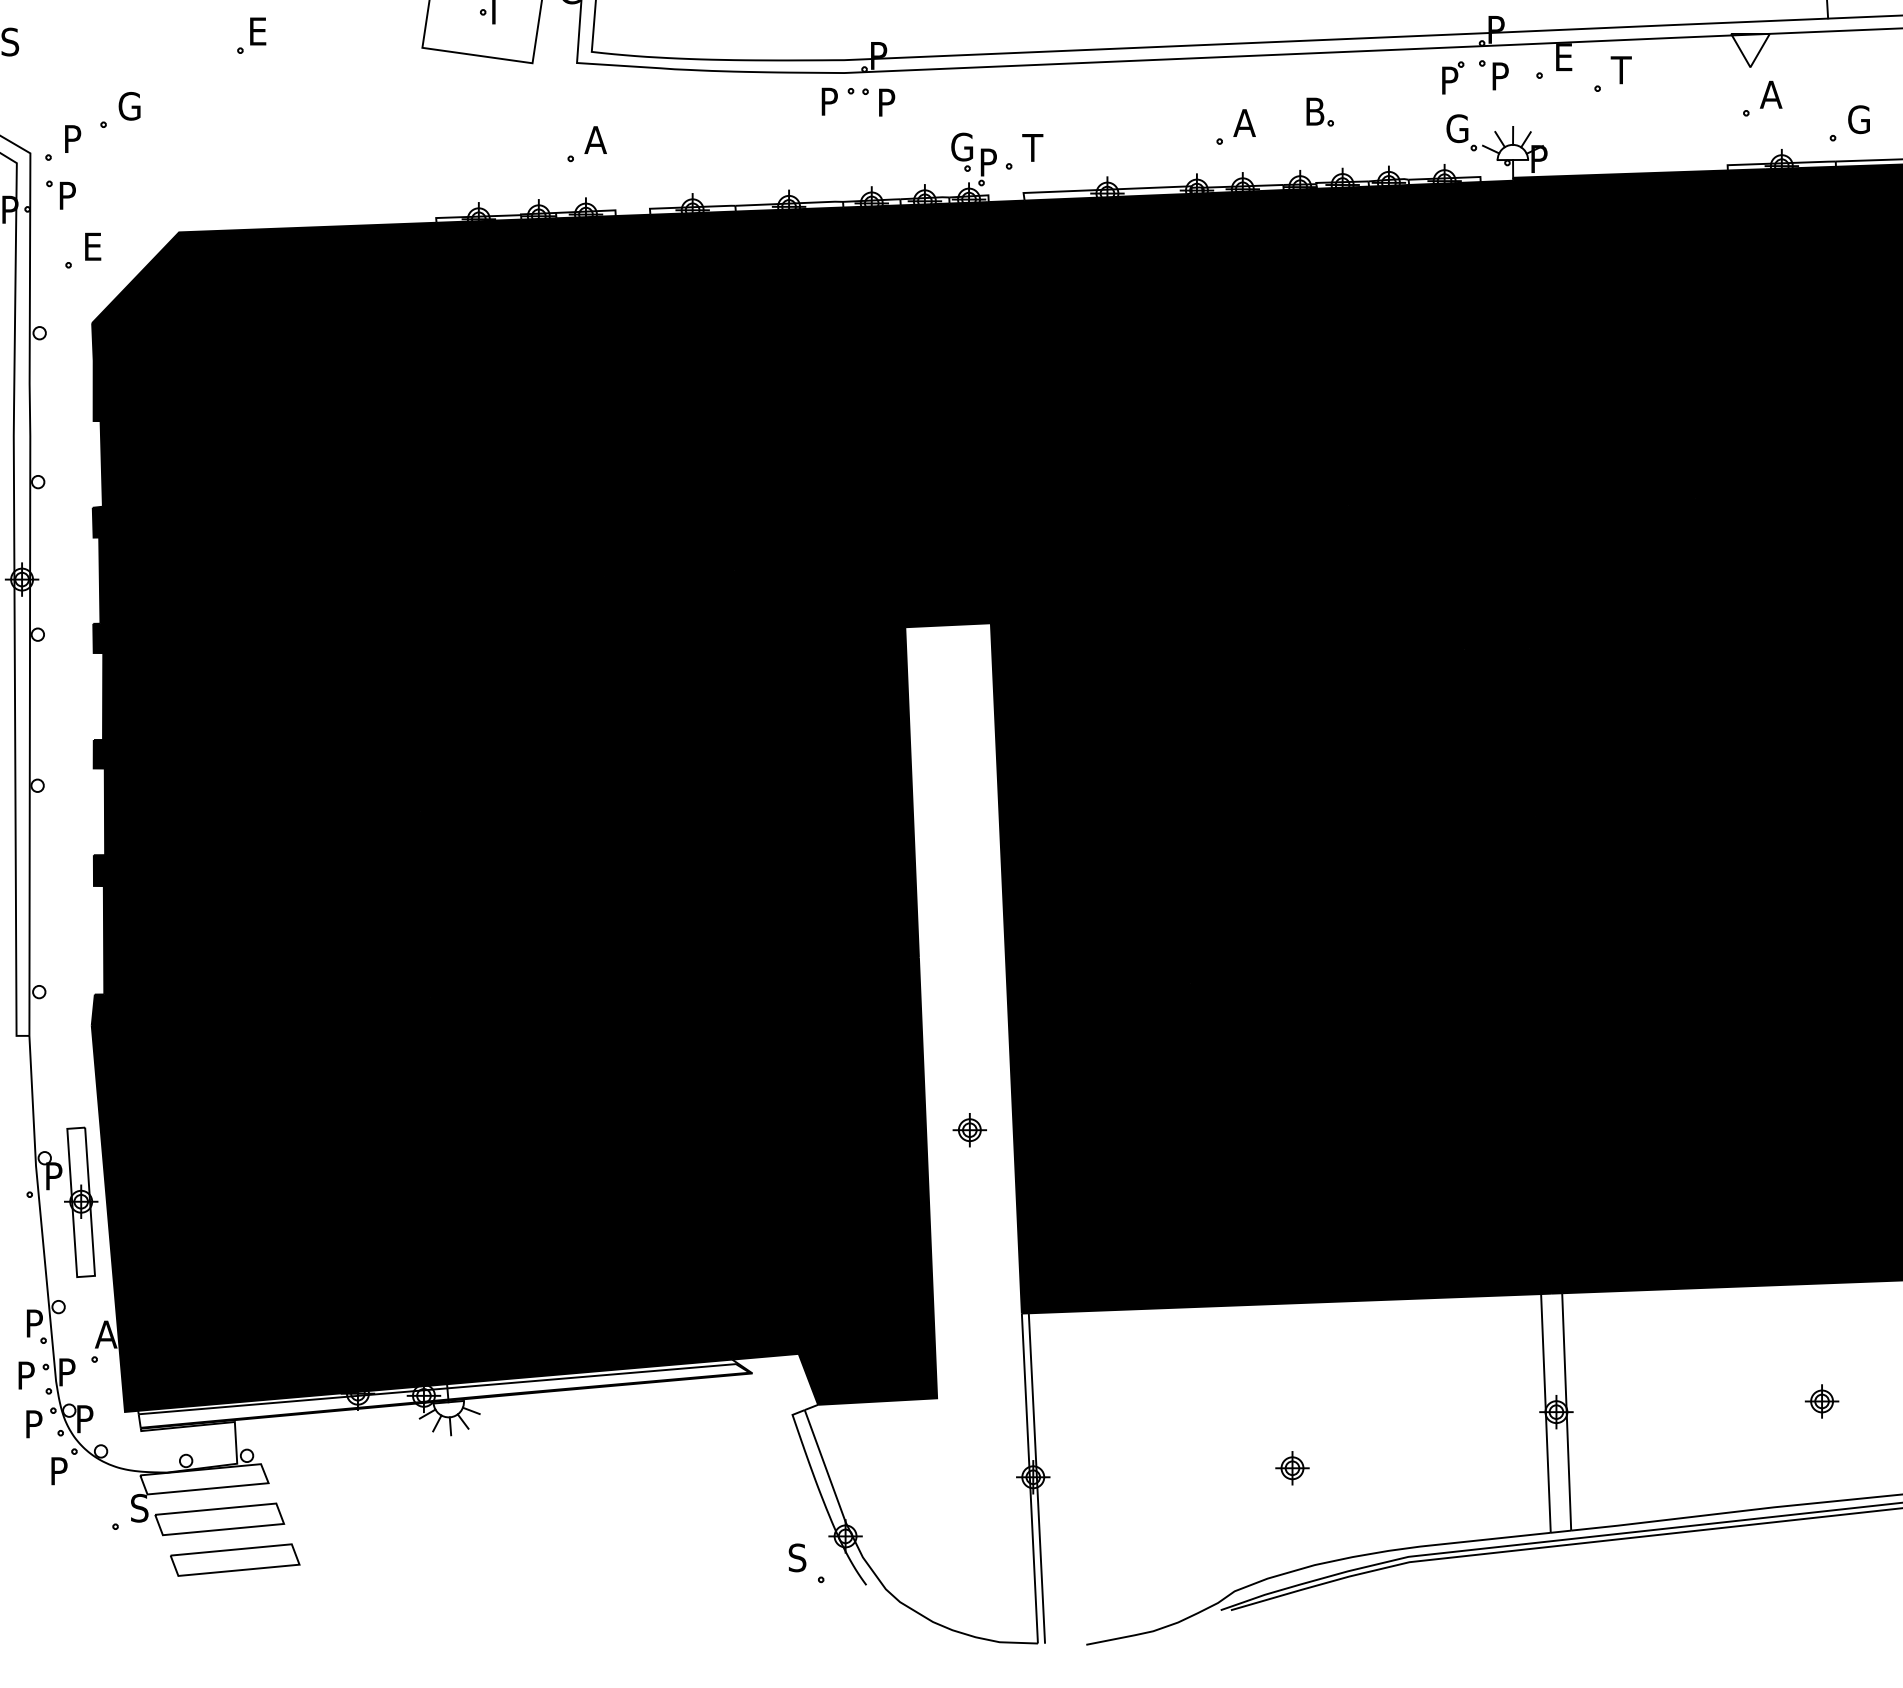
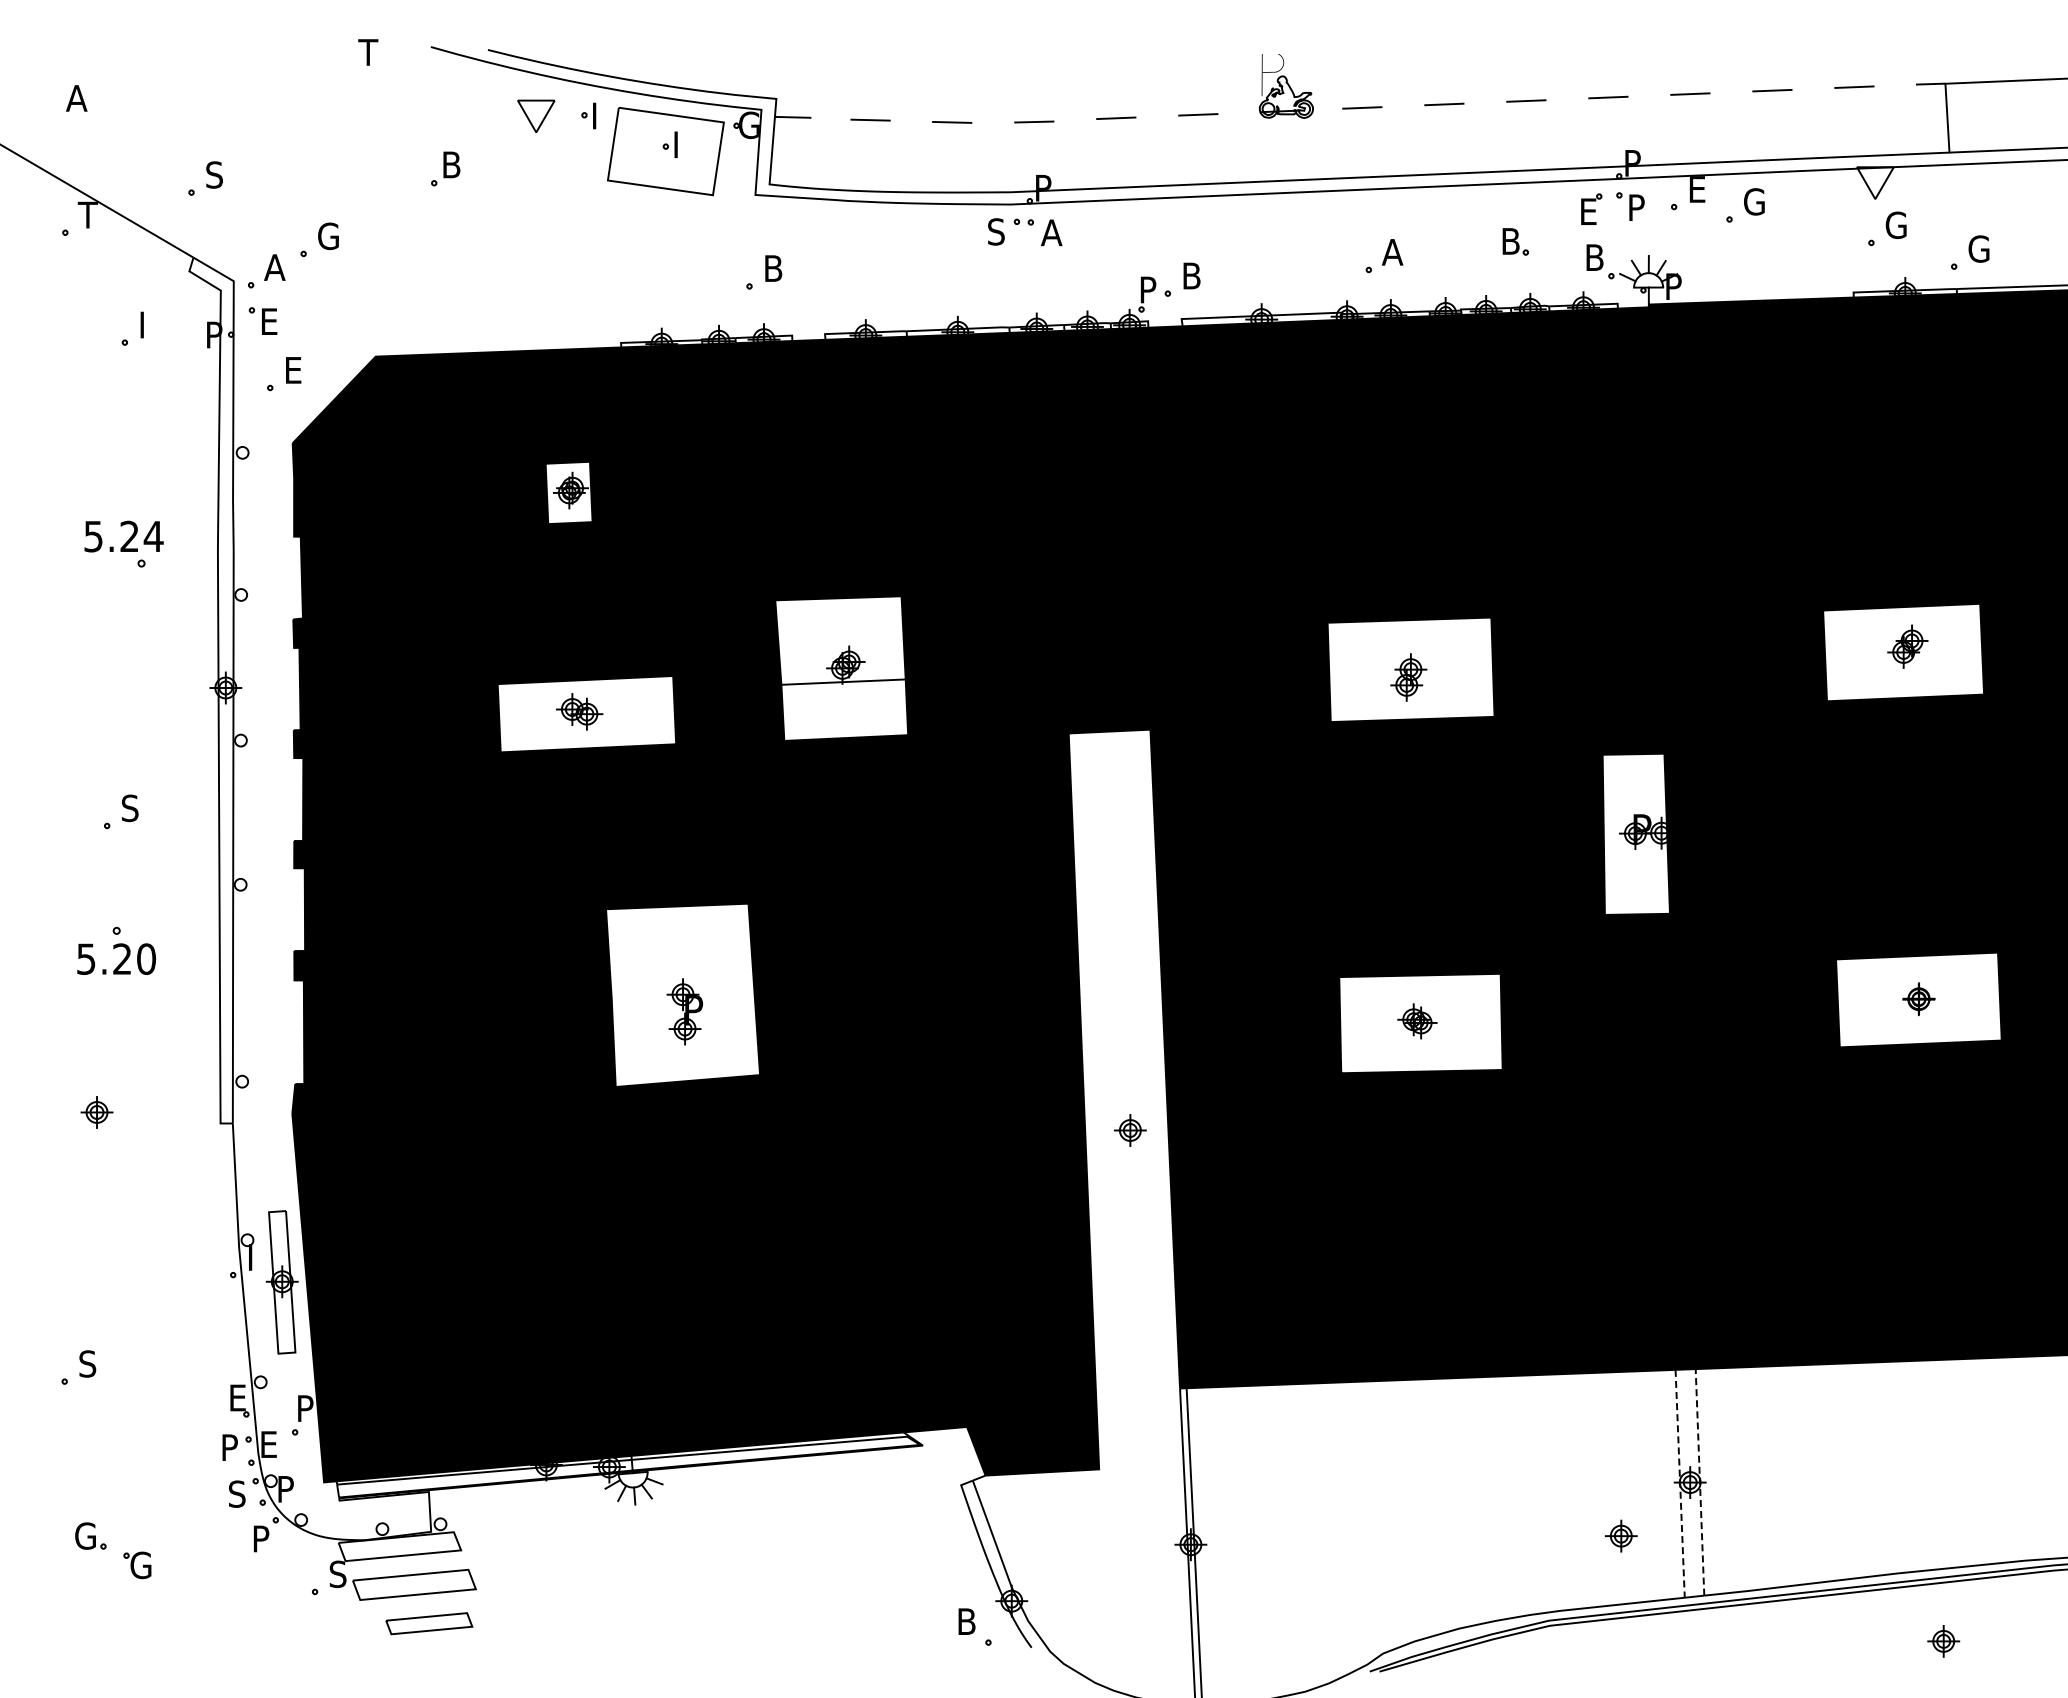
text: (263, 31) -> (456, 164), E -> B
text: (1622, 69) -> (1753, 201), T -> G
text: (1451, 80) -> (1590, 211), P -> E
text: (1771, 94) -> (1895, 225), A -> G
text: (829, 101) -> (996, 231), P -> S
text: (887, 102) -> (1051, 232), P -> A
part: (1319, 111) -> (1515, 241), moved
text: (1457, 128) -> (1595, 257), G -> B
text: (73, 138) -> (274, 267), P -> A
text: (595, 140) -> (773, 268), A -> B
text: (1032, 147) -> (1190, 275), T -> B
part: (961, 151) -> (1122, 279), removed
text: (69, 195) -> (271, 321), P -> E
fill: (381, 374) -> (568, 492), removed
fill: (1779, 542) -> (1903, 652), removed
fill: (667, 559) -> (841, 668), removed
fill: (1263, 560) -> (1410, 669), removed
fill: (399, 606) -> (586, 713), removed
fill: (1499, 732) -> (1635, 833), removed
fill: (501, 901) -> (683, 995), removed
fill: (1795, 905) -> (1918, 999), removed
fill: (1273, 931) -> (1420, 1023), removed
part: (969, 1130) -> (1130, 1130), moved
text: (56, 1170) -> (258, 1251), P -> I
text: (36, 1323) -> (239, 1397), P -> E
text: (105, 1334) -> (305, 1408), A -> P
text: (68, 1372) -> (270, 1444), P -> E
part: (1821, 1401) -> (1943, 1641), moved
line: (1566, 1411) -> (1699, 1481), solid -> dashed
line: (1546, 1413) -> (1680, 1483), solid -> dashed
text: (34, 1423) -> (237, 1493), P -> S
part: (1291, 1467) -> (1620, 1535), moved
text: (798, 1557) -> (966, 1621), S -> B
part: (235, 1559) -> (429, 1623), size x0.7

